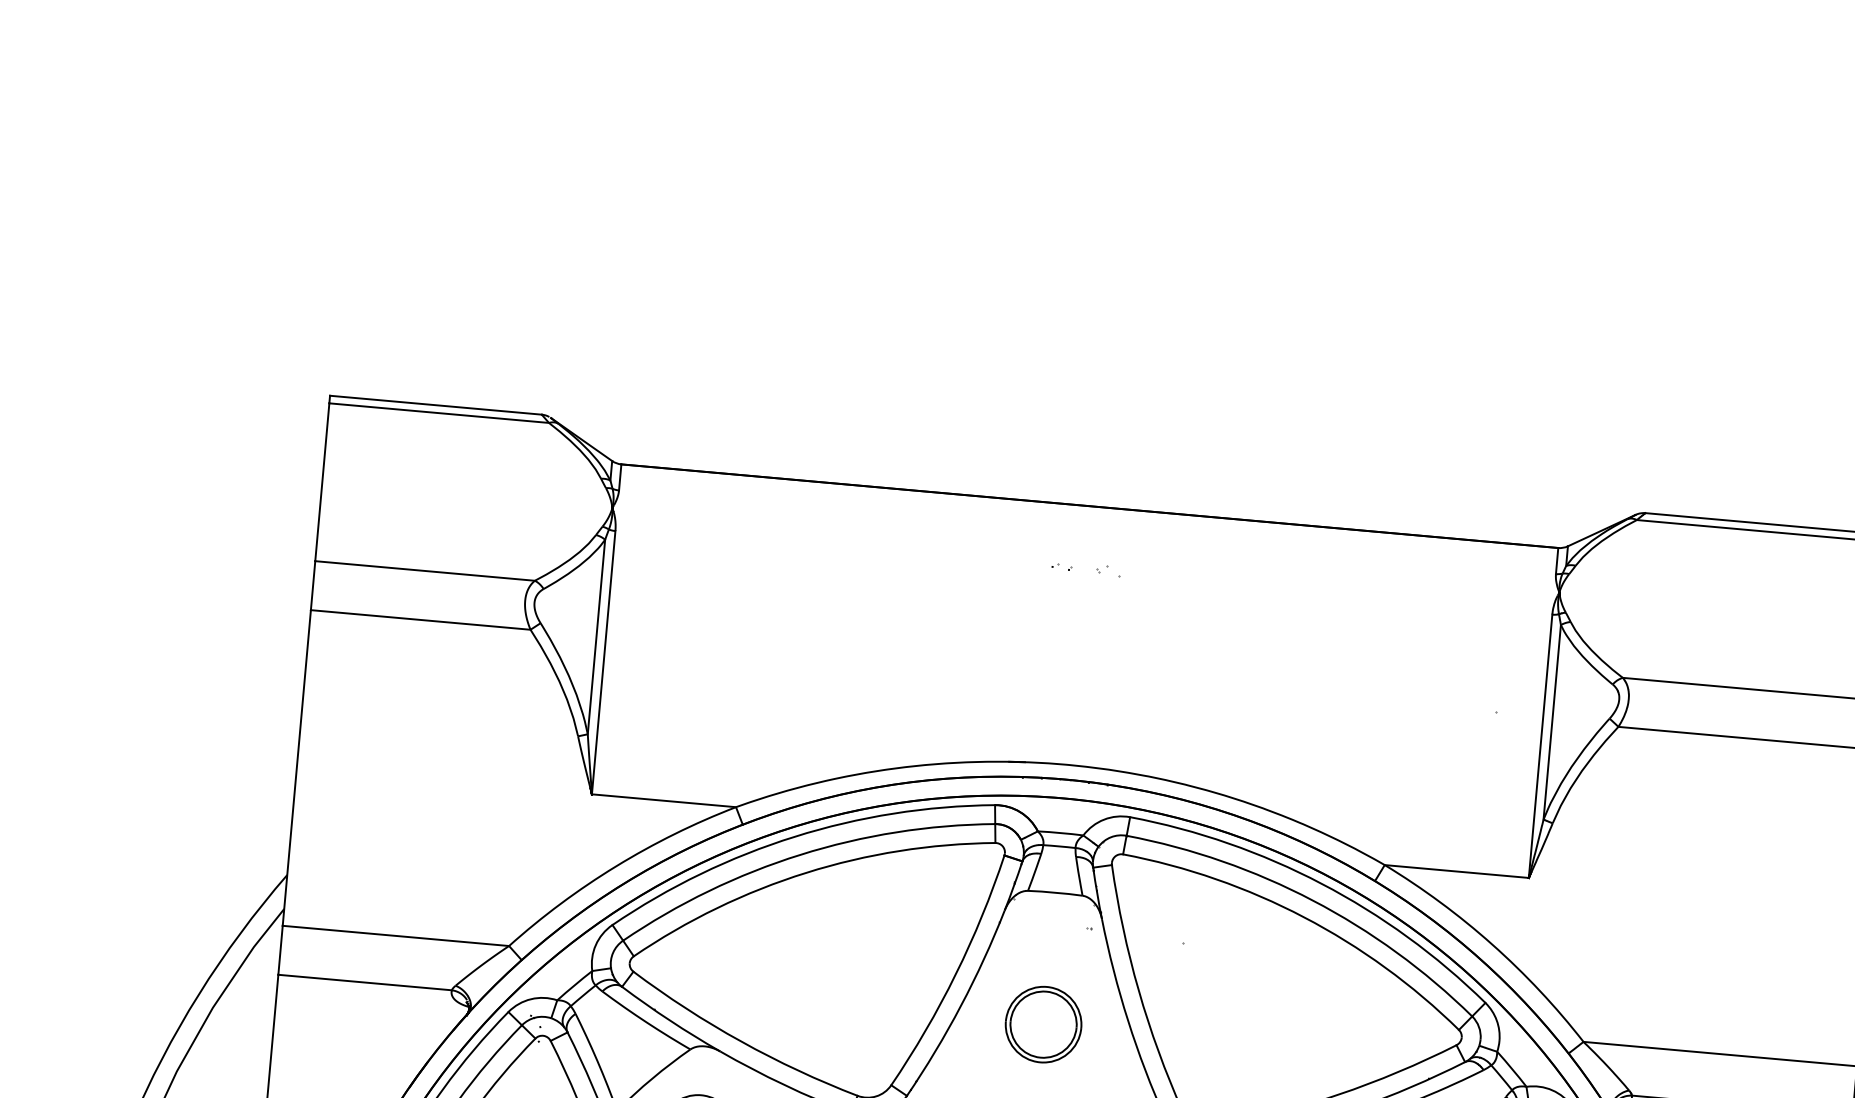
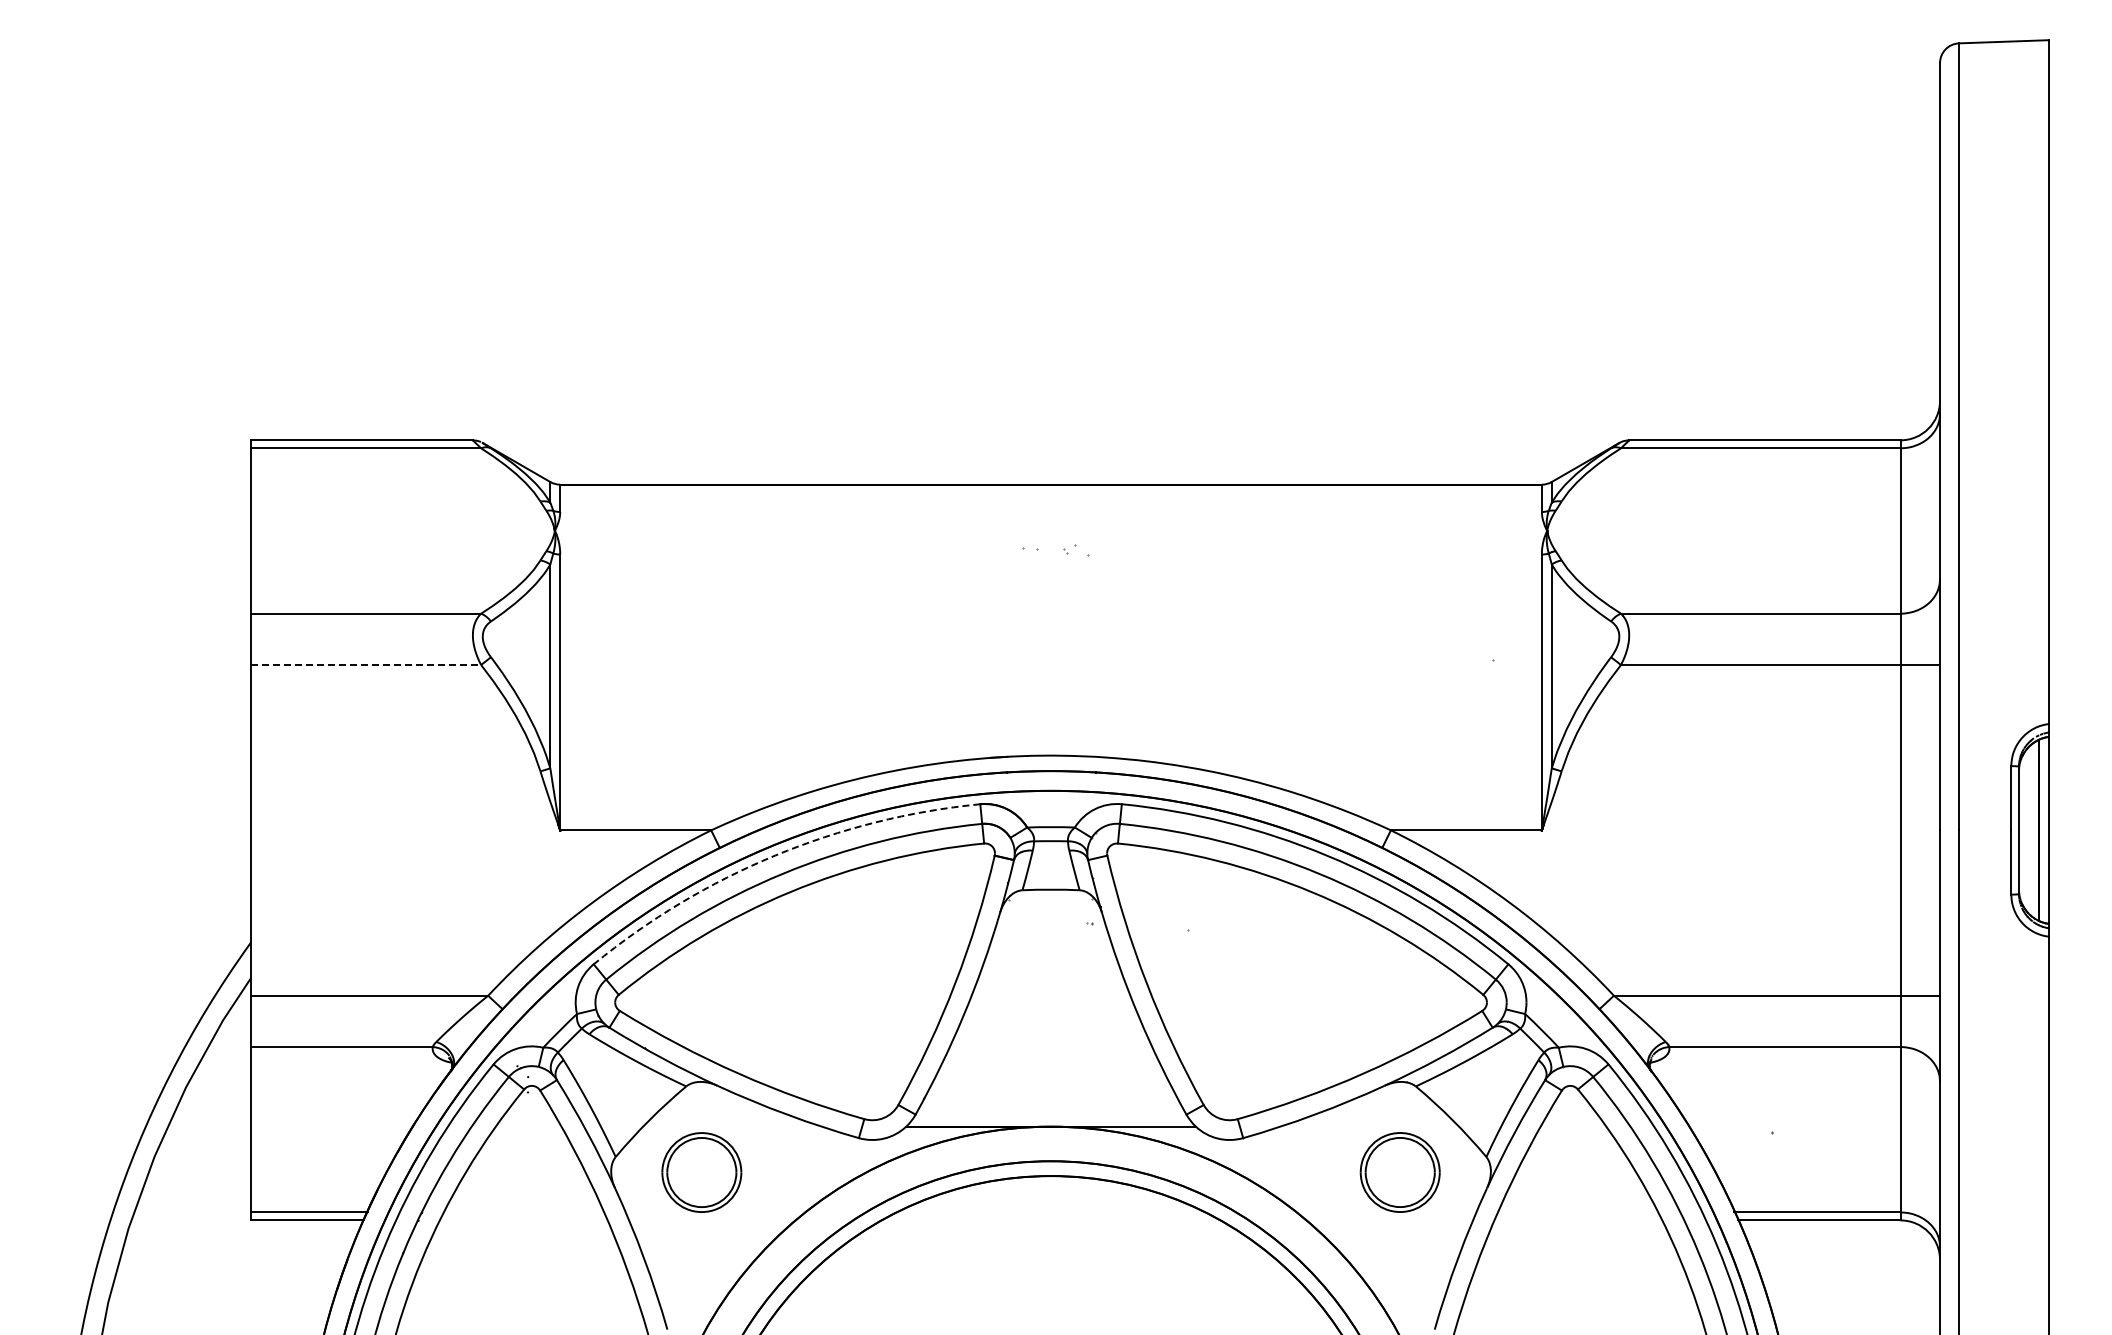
line: (421, 620) -> (366, 665), solid -> dashed
arc: (795, 836) -> (775, 855), solid -> dashed
part: (1043, 1024) -> (1050, 1027), removed

